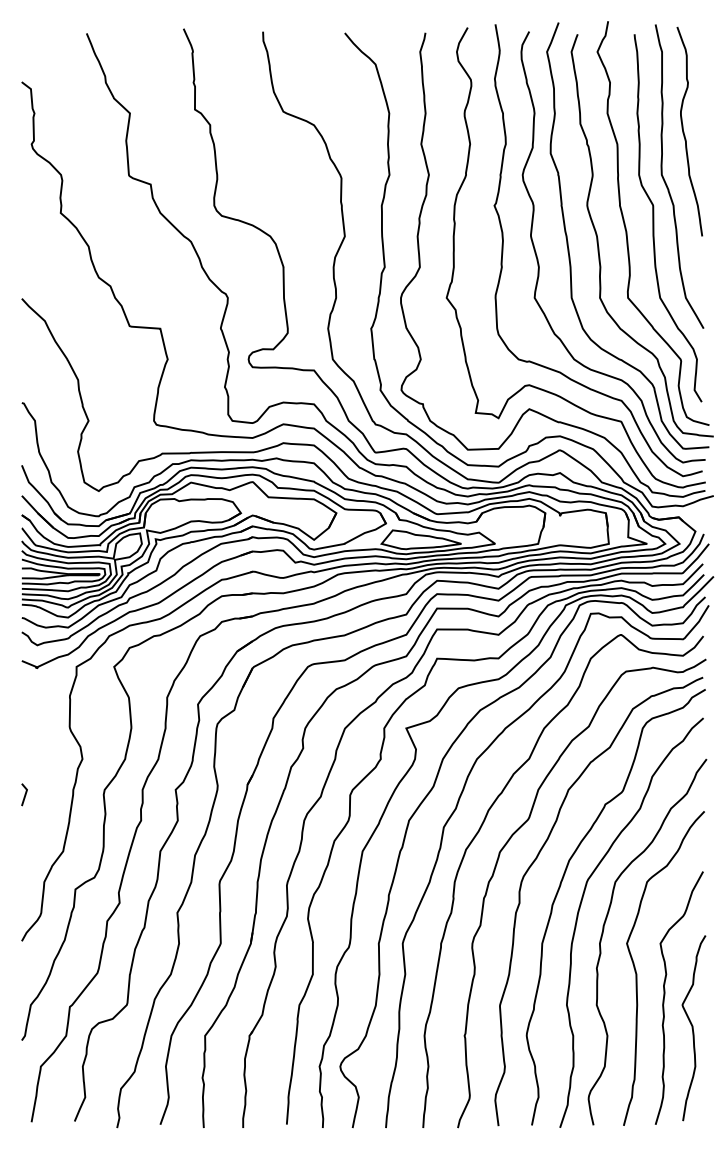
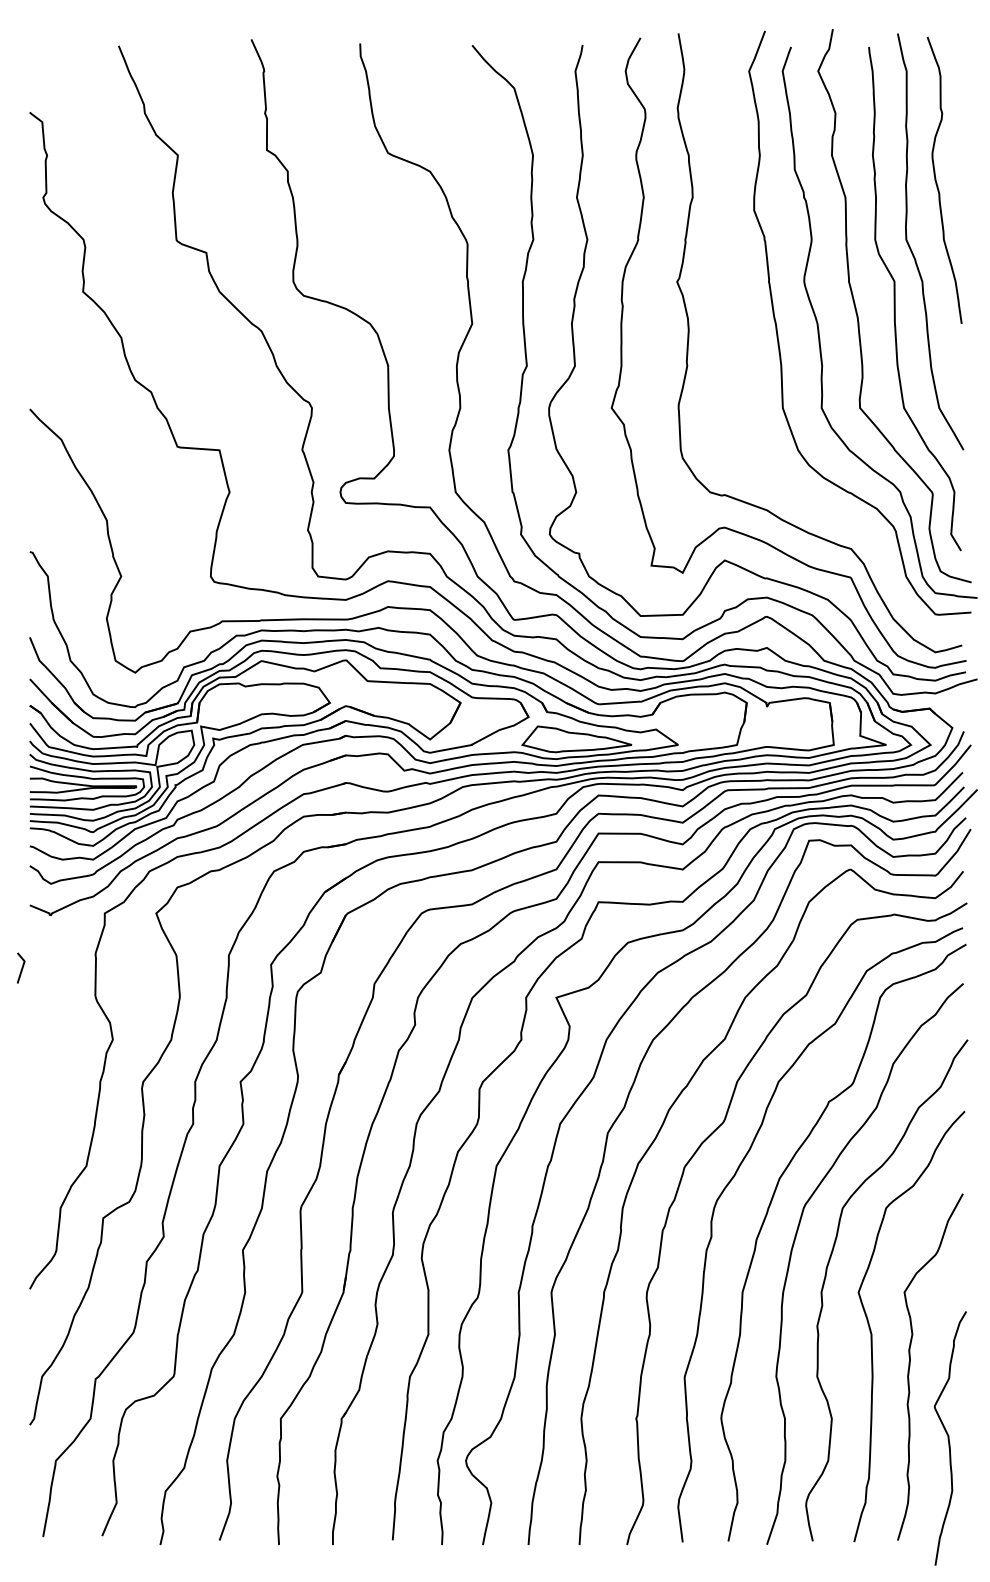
curve: (539, 263) -> (738, 360), removed
line: (24, 794) -> (21, 967), moved
curve: (693, 1028) -> (949, 1438), moved

